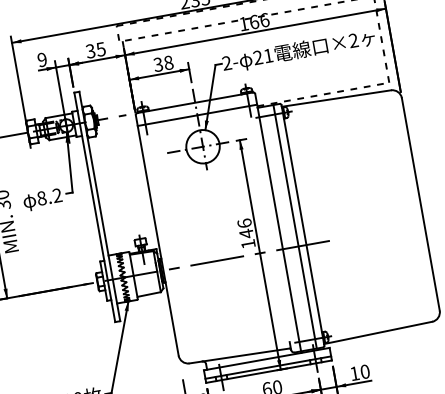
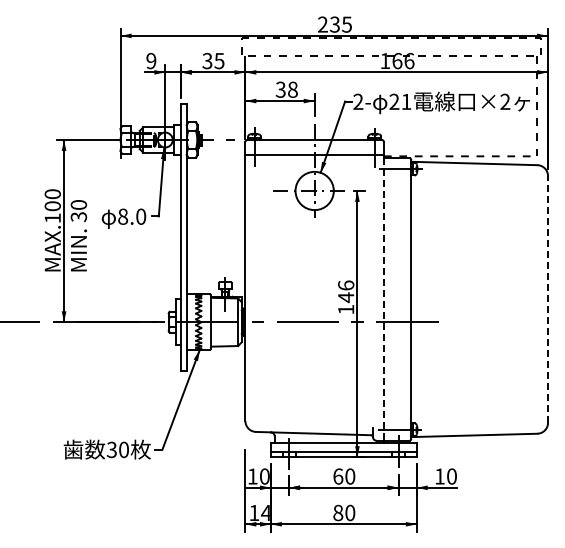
text: (57, 195) -> (141, 216), 8.2 -> 8.0
line: (421, 203) -> (548, 298), solid -> dashed
line: (295, 226) -> (402, 299), removed
line: (279, 229) -> (383, 299), solid -> dashed

